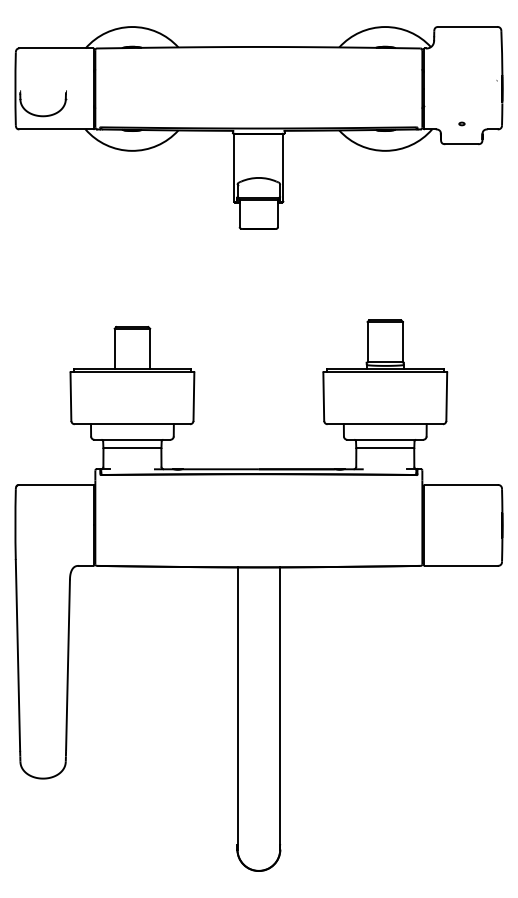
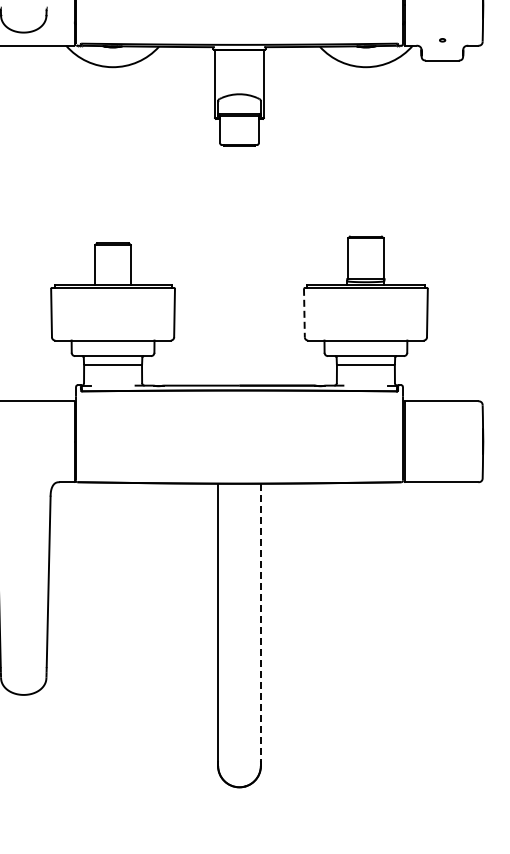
line: (323, 397) -> (304, 313), solid -> dashed
line: (280, 708) -> (261, 624), solid -> dashed

